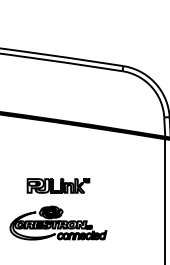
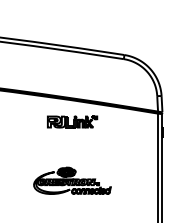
part: (58, 185) -> (72, 121), moved

